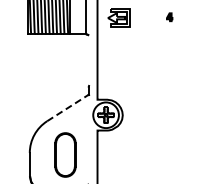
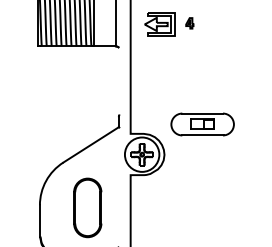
part: (169, 17) -> (189, 23), moved
part: (151, 92) -> (202, 124), added
line: (68, 107) -> (91, 144), dashed -> solid

